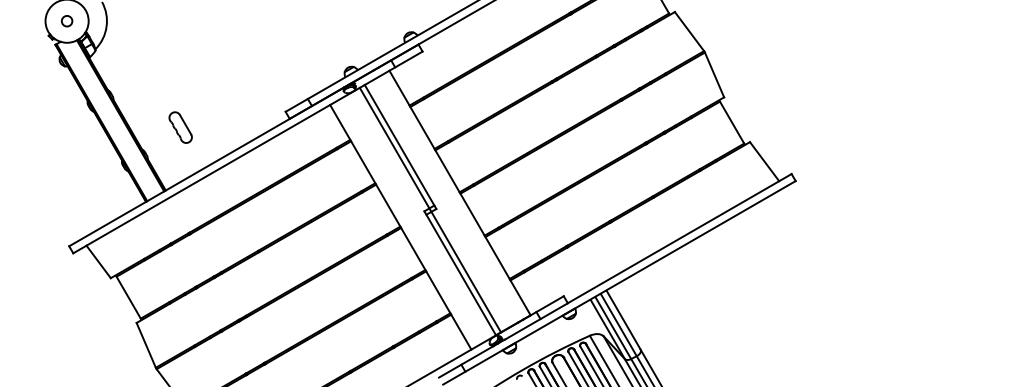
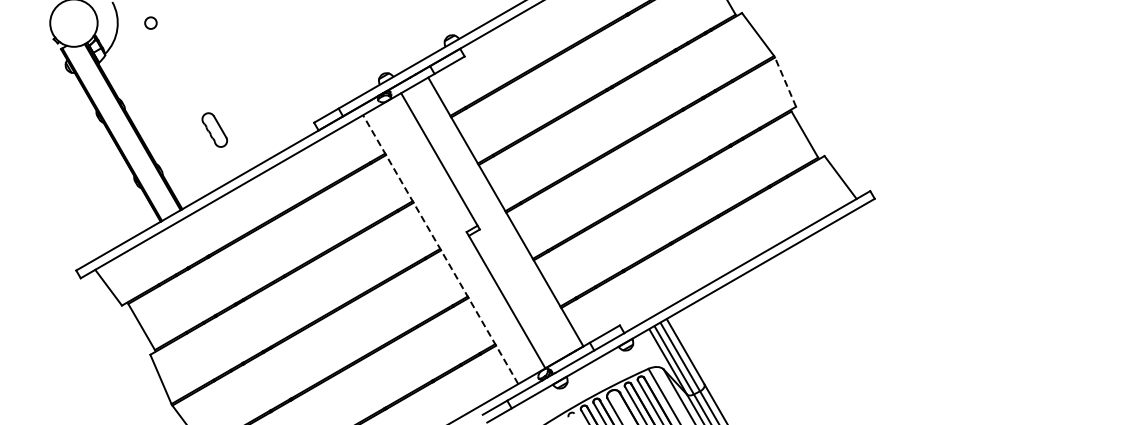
circle: (66, 20) -> (150, 22), moved
line: (714, 75) -> (785, 82), solid -> dashed
part: (180, 127) -> (214, 129), moved
line: (429, 209) -> (472, 230), removed
line: (400, 227) -> (440, 249), solid -> dashed

